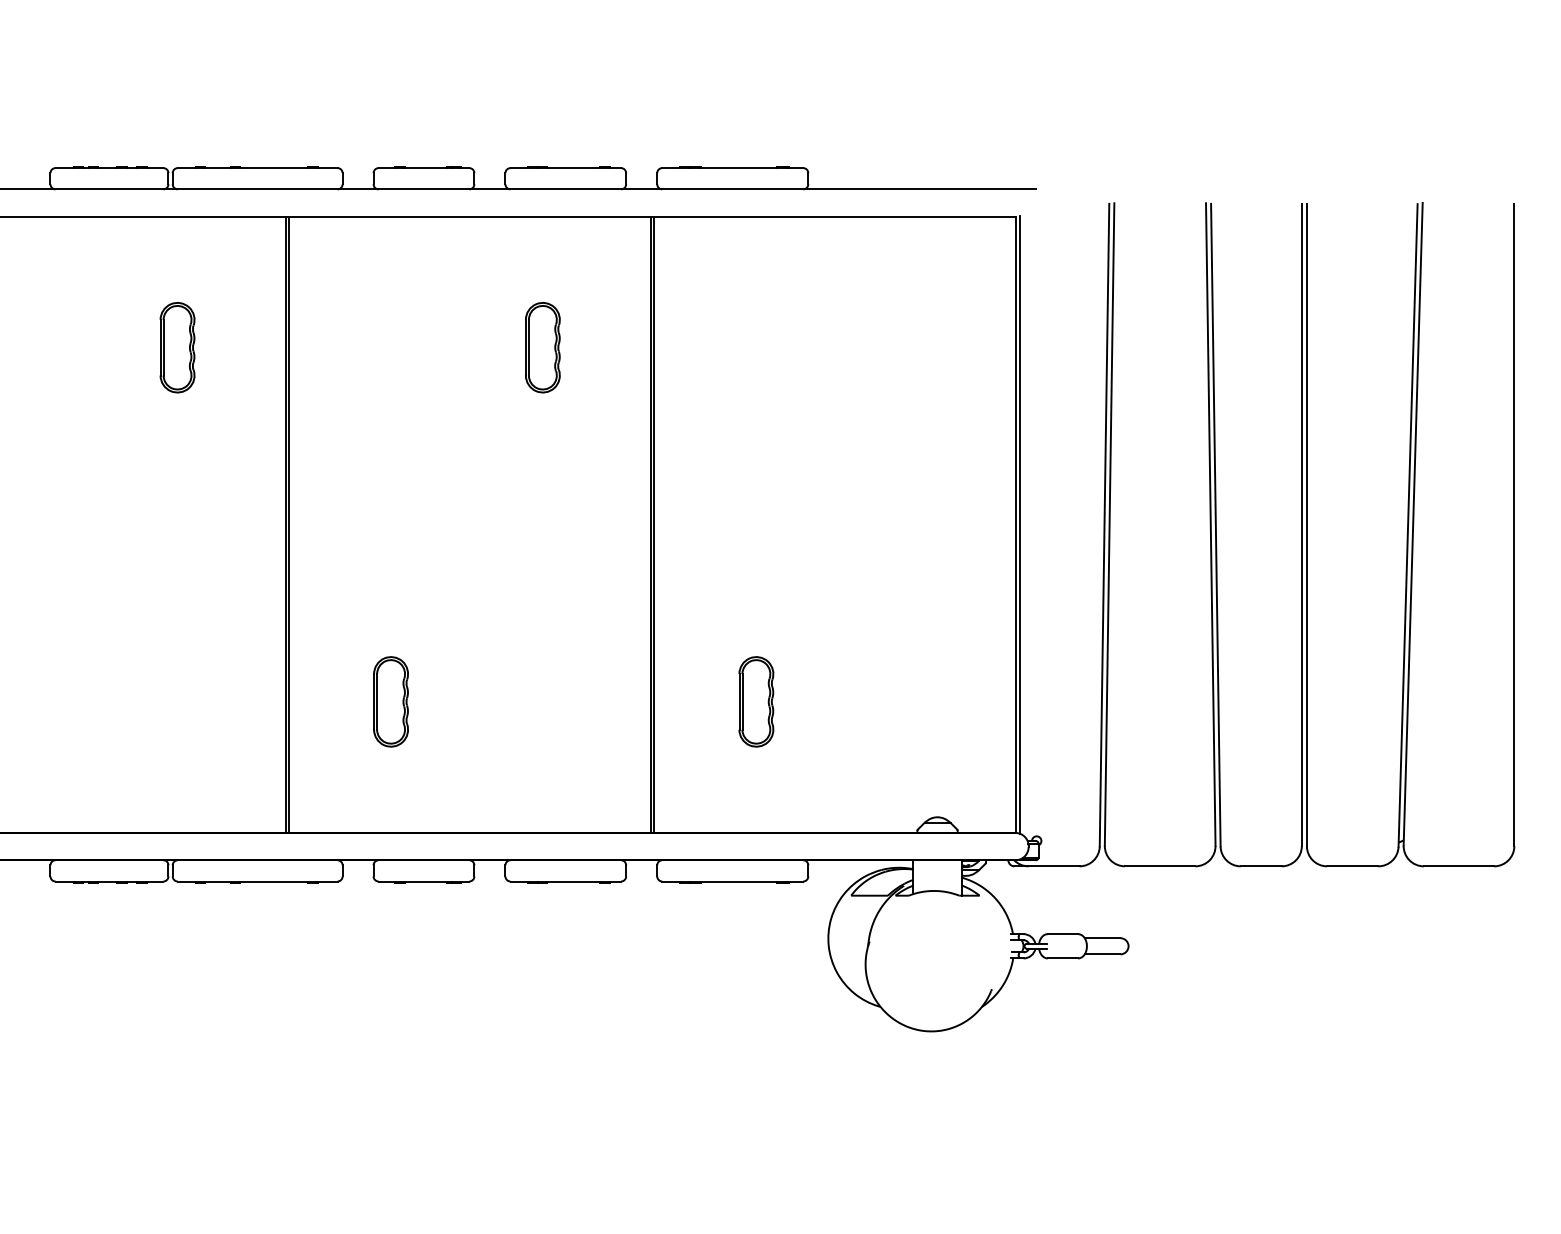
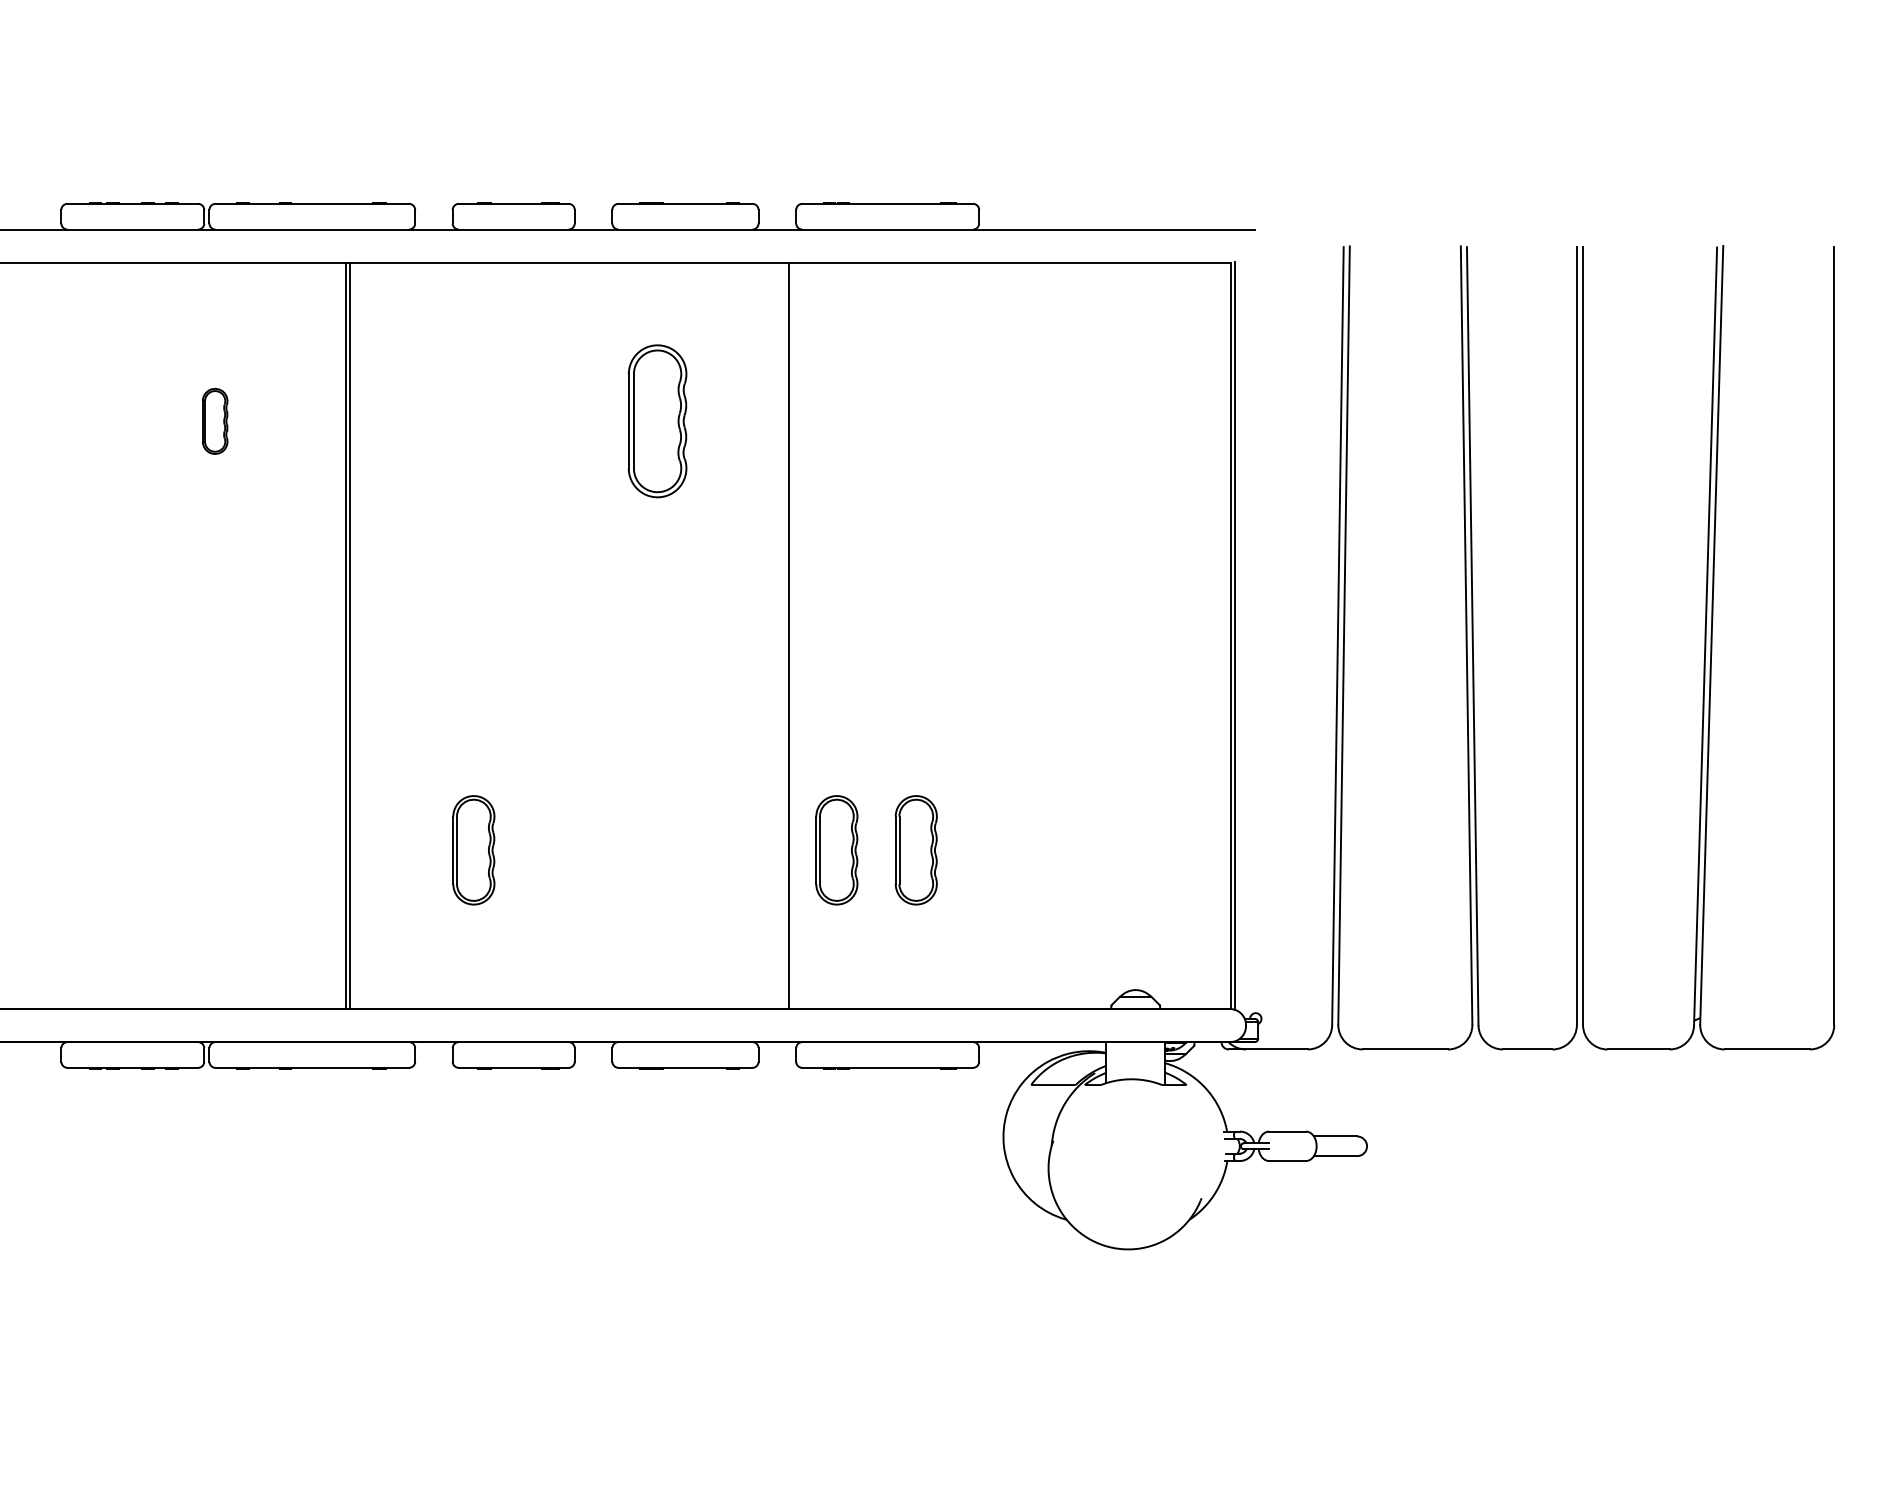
part: (176, 347) -> (214, 421), size x0.6
part: (542, 347) -> (657, 421), size x1.4
line: (654, 524) -> (792, 635), removed
part: (690, 702) -> (836, 850), added

